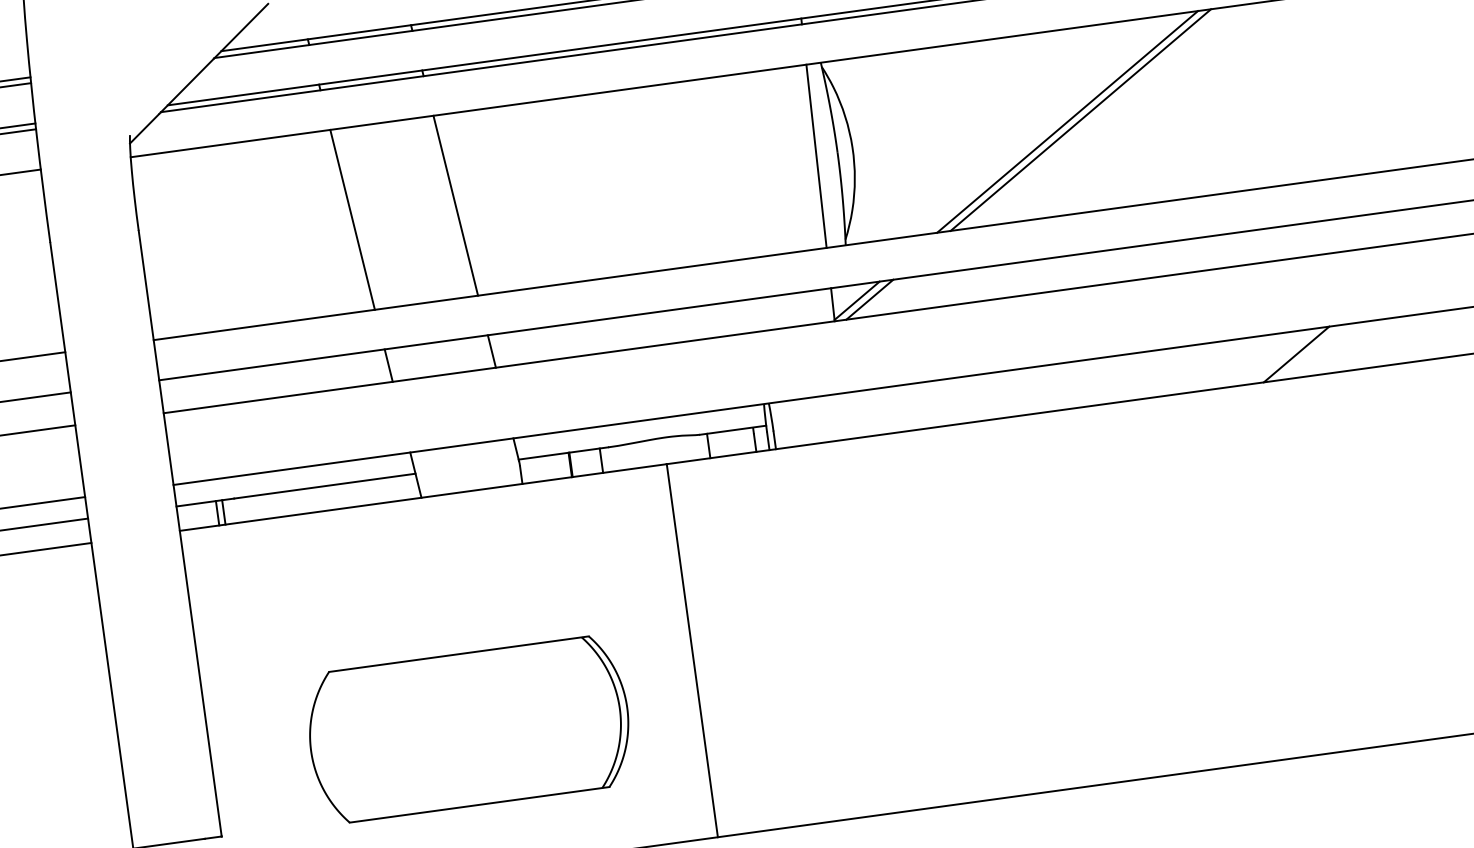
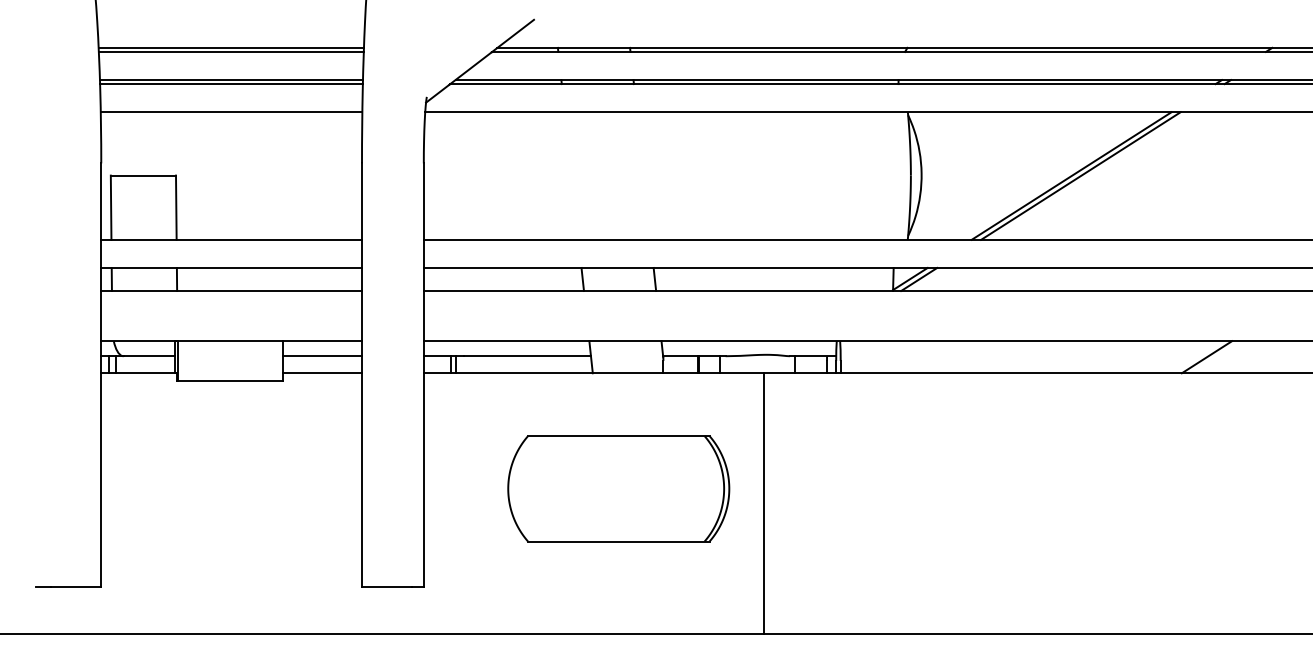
line: (815, 155) -> (895, 175), removed
line: (455, 205) -> (643, 175), removed
line: (352, 219) -> (571, 175), removed
part: (468, 729) -> (618, 488), moved

